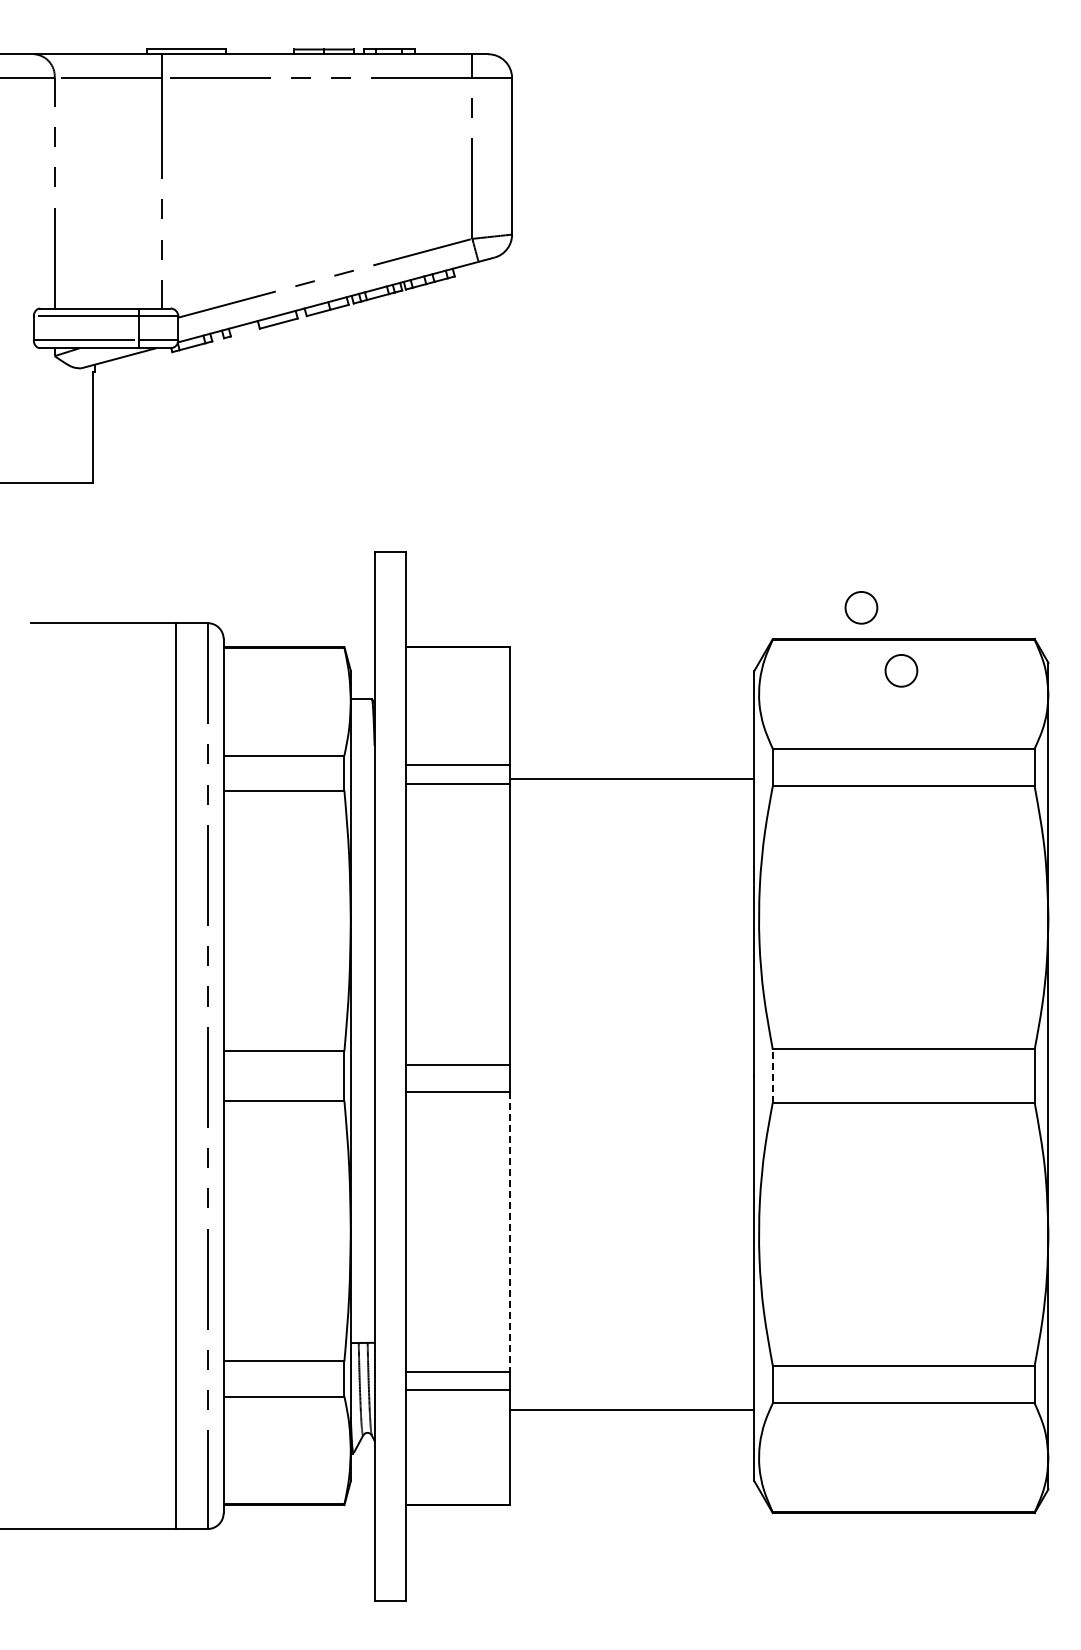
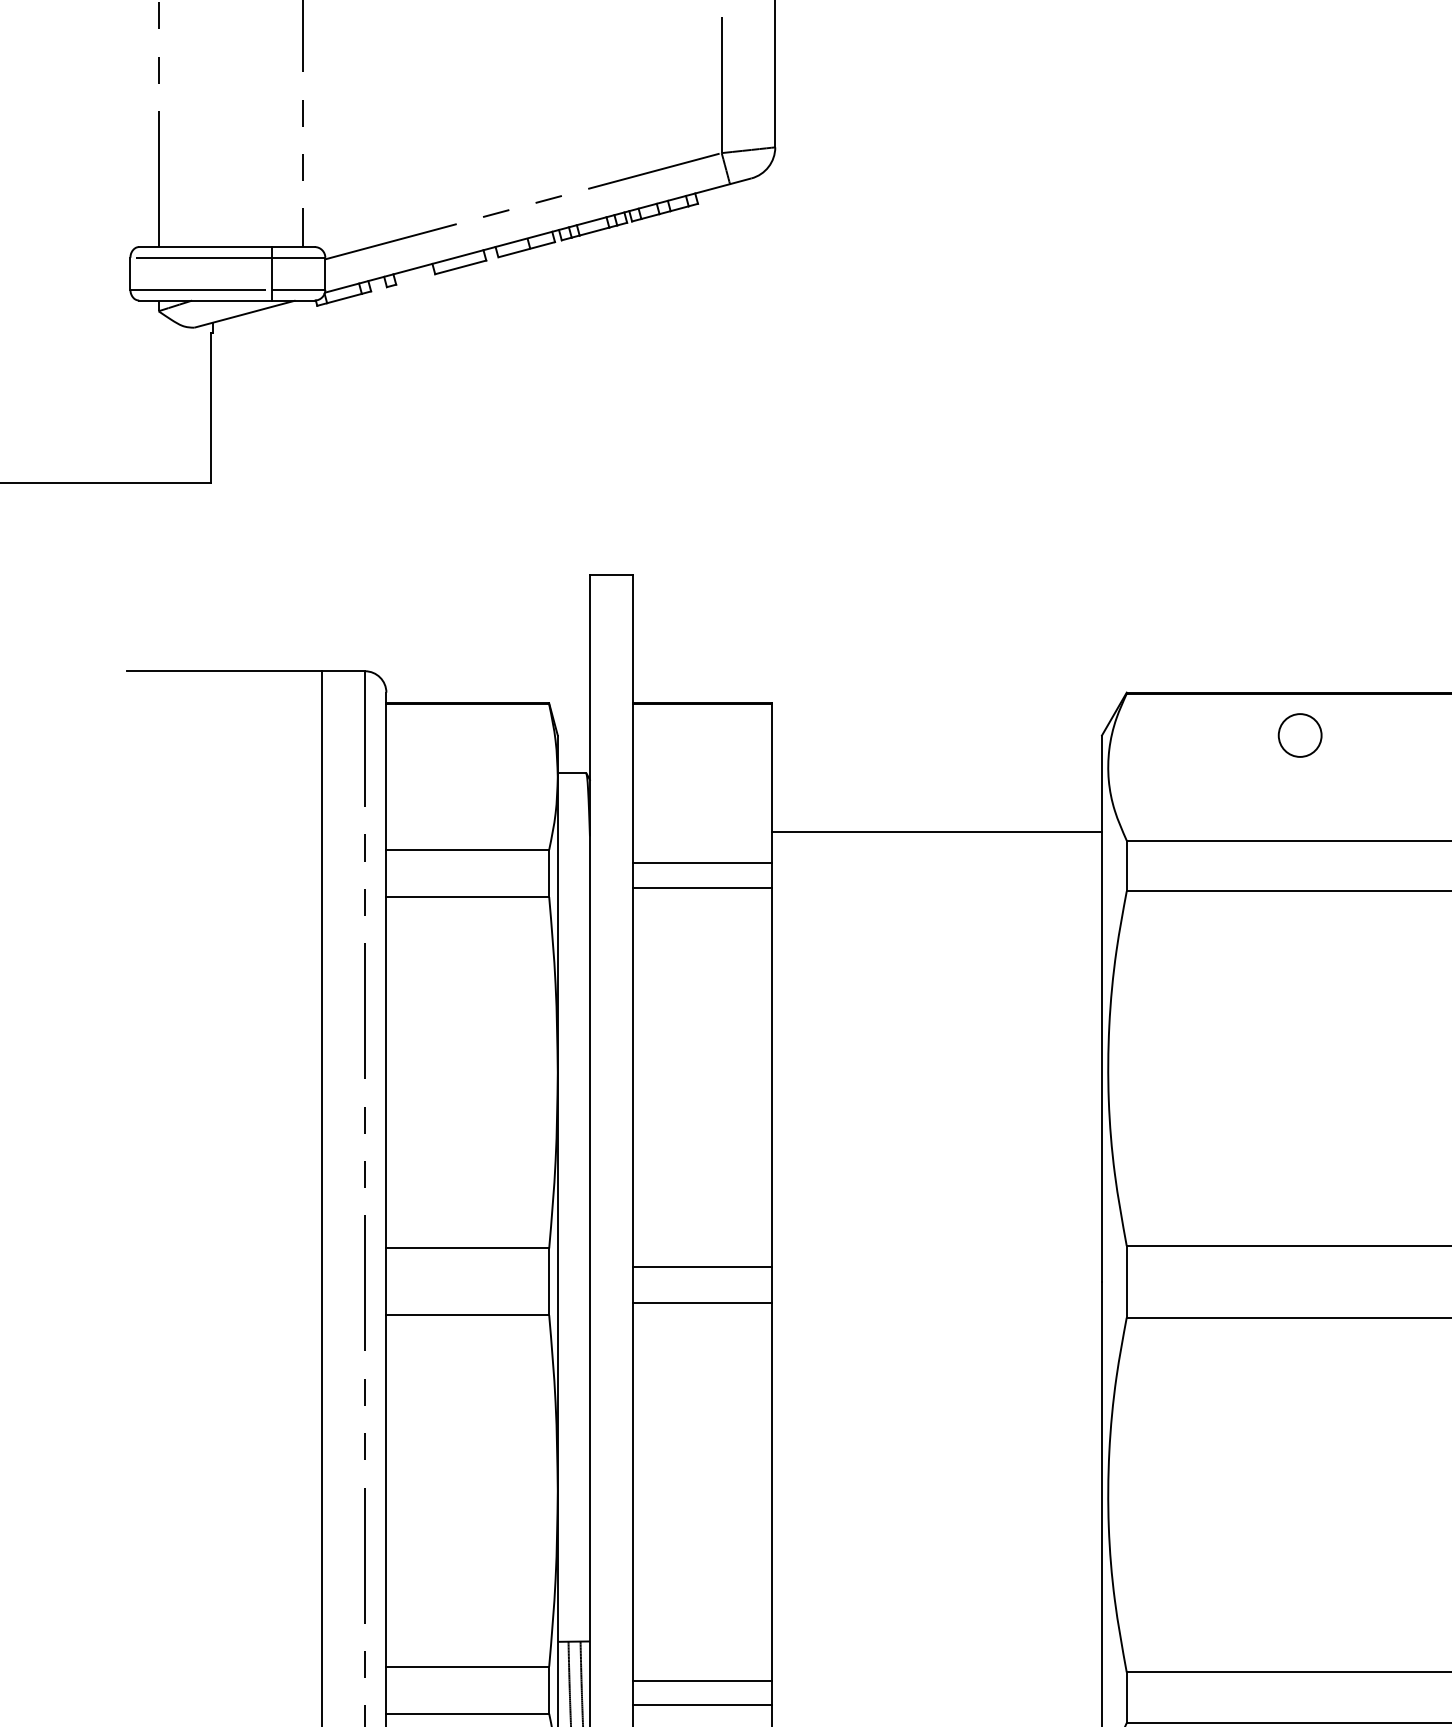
circle: (861, 607) -> (1246, 650), removed
line: (631, 779) -> (936, 832), moved
line: (772, 1076) -> (1126, 1282), dashed -> solid
line: (509, 1232) -> (771, 1492), dashed -> solid

